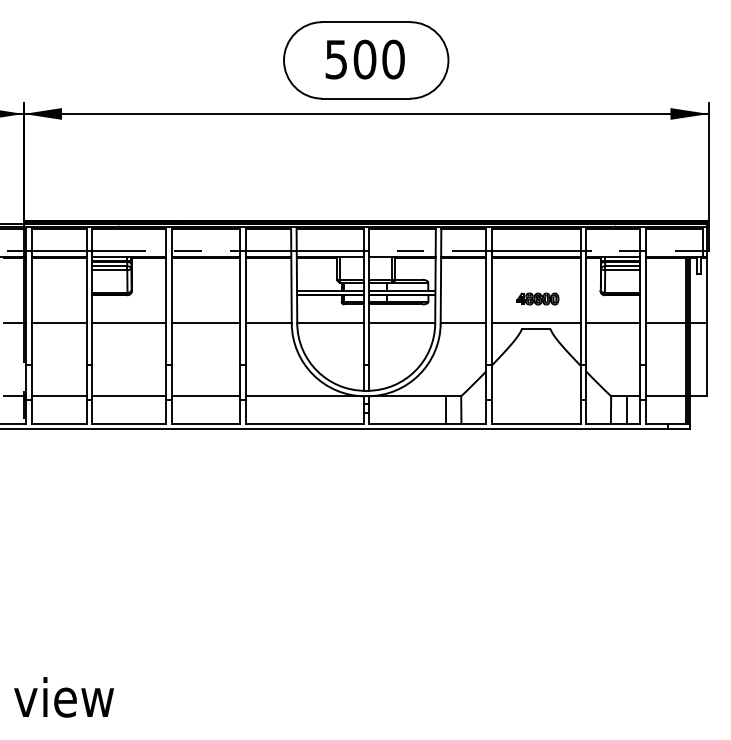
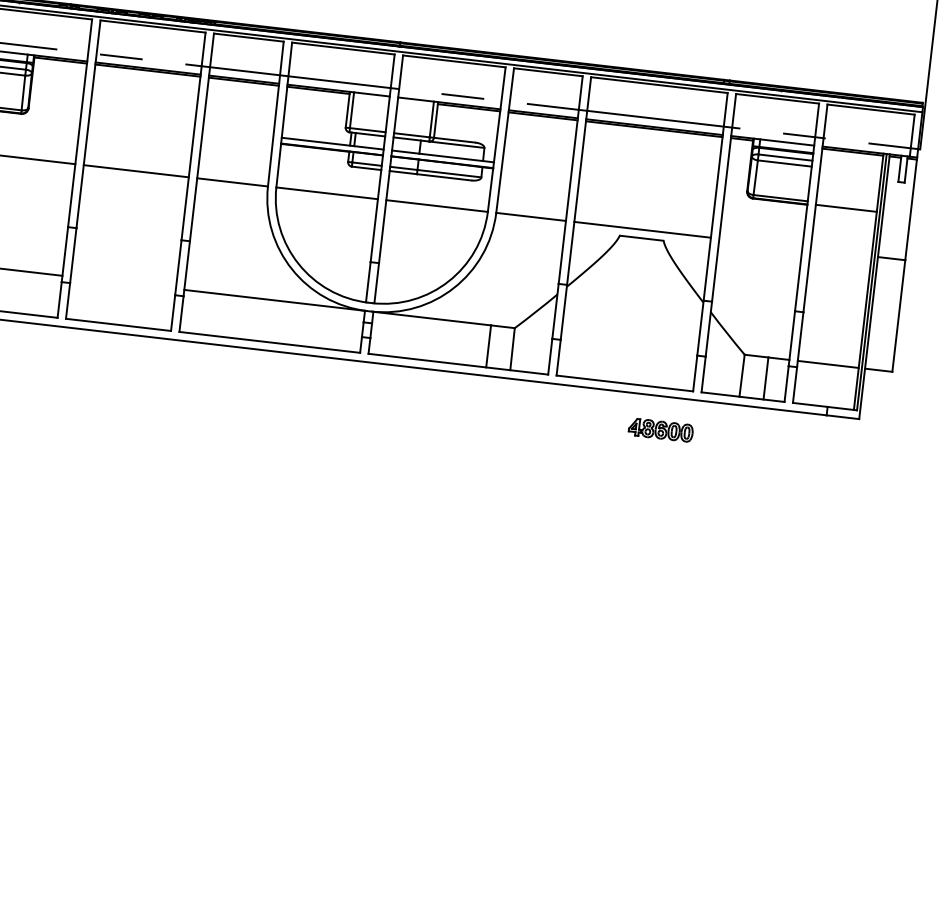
part: (537, 298) -> (660, 429), moved
line: (613, 323) -> (761, 243), removed
line: (665, 323) -> (846, 208), moved
line: (205, 396) -> (122, 283), removed

